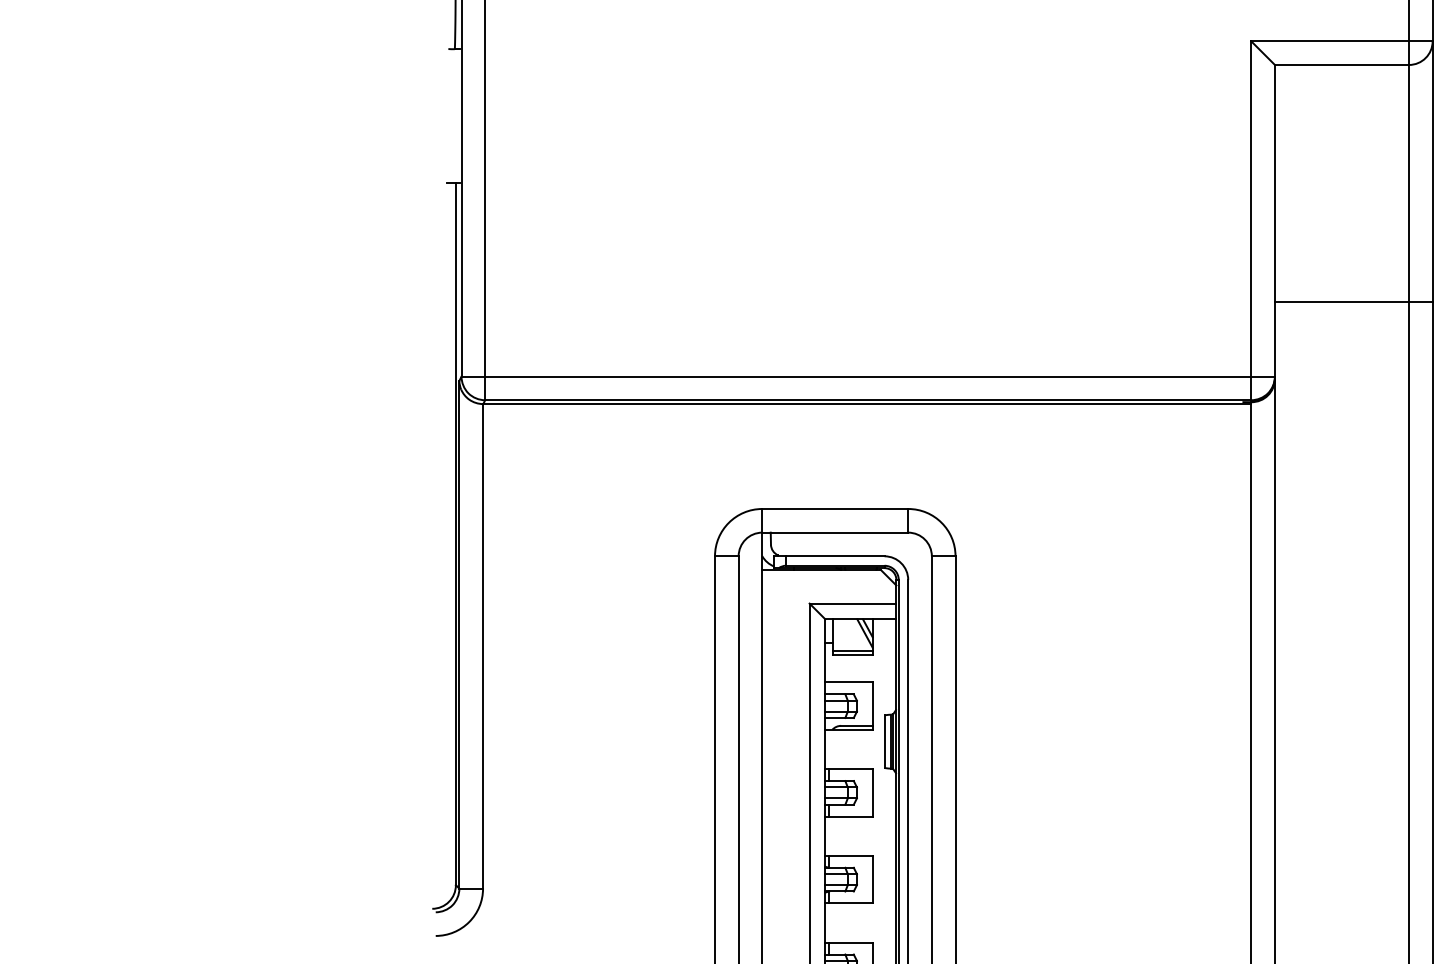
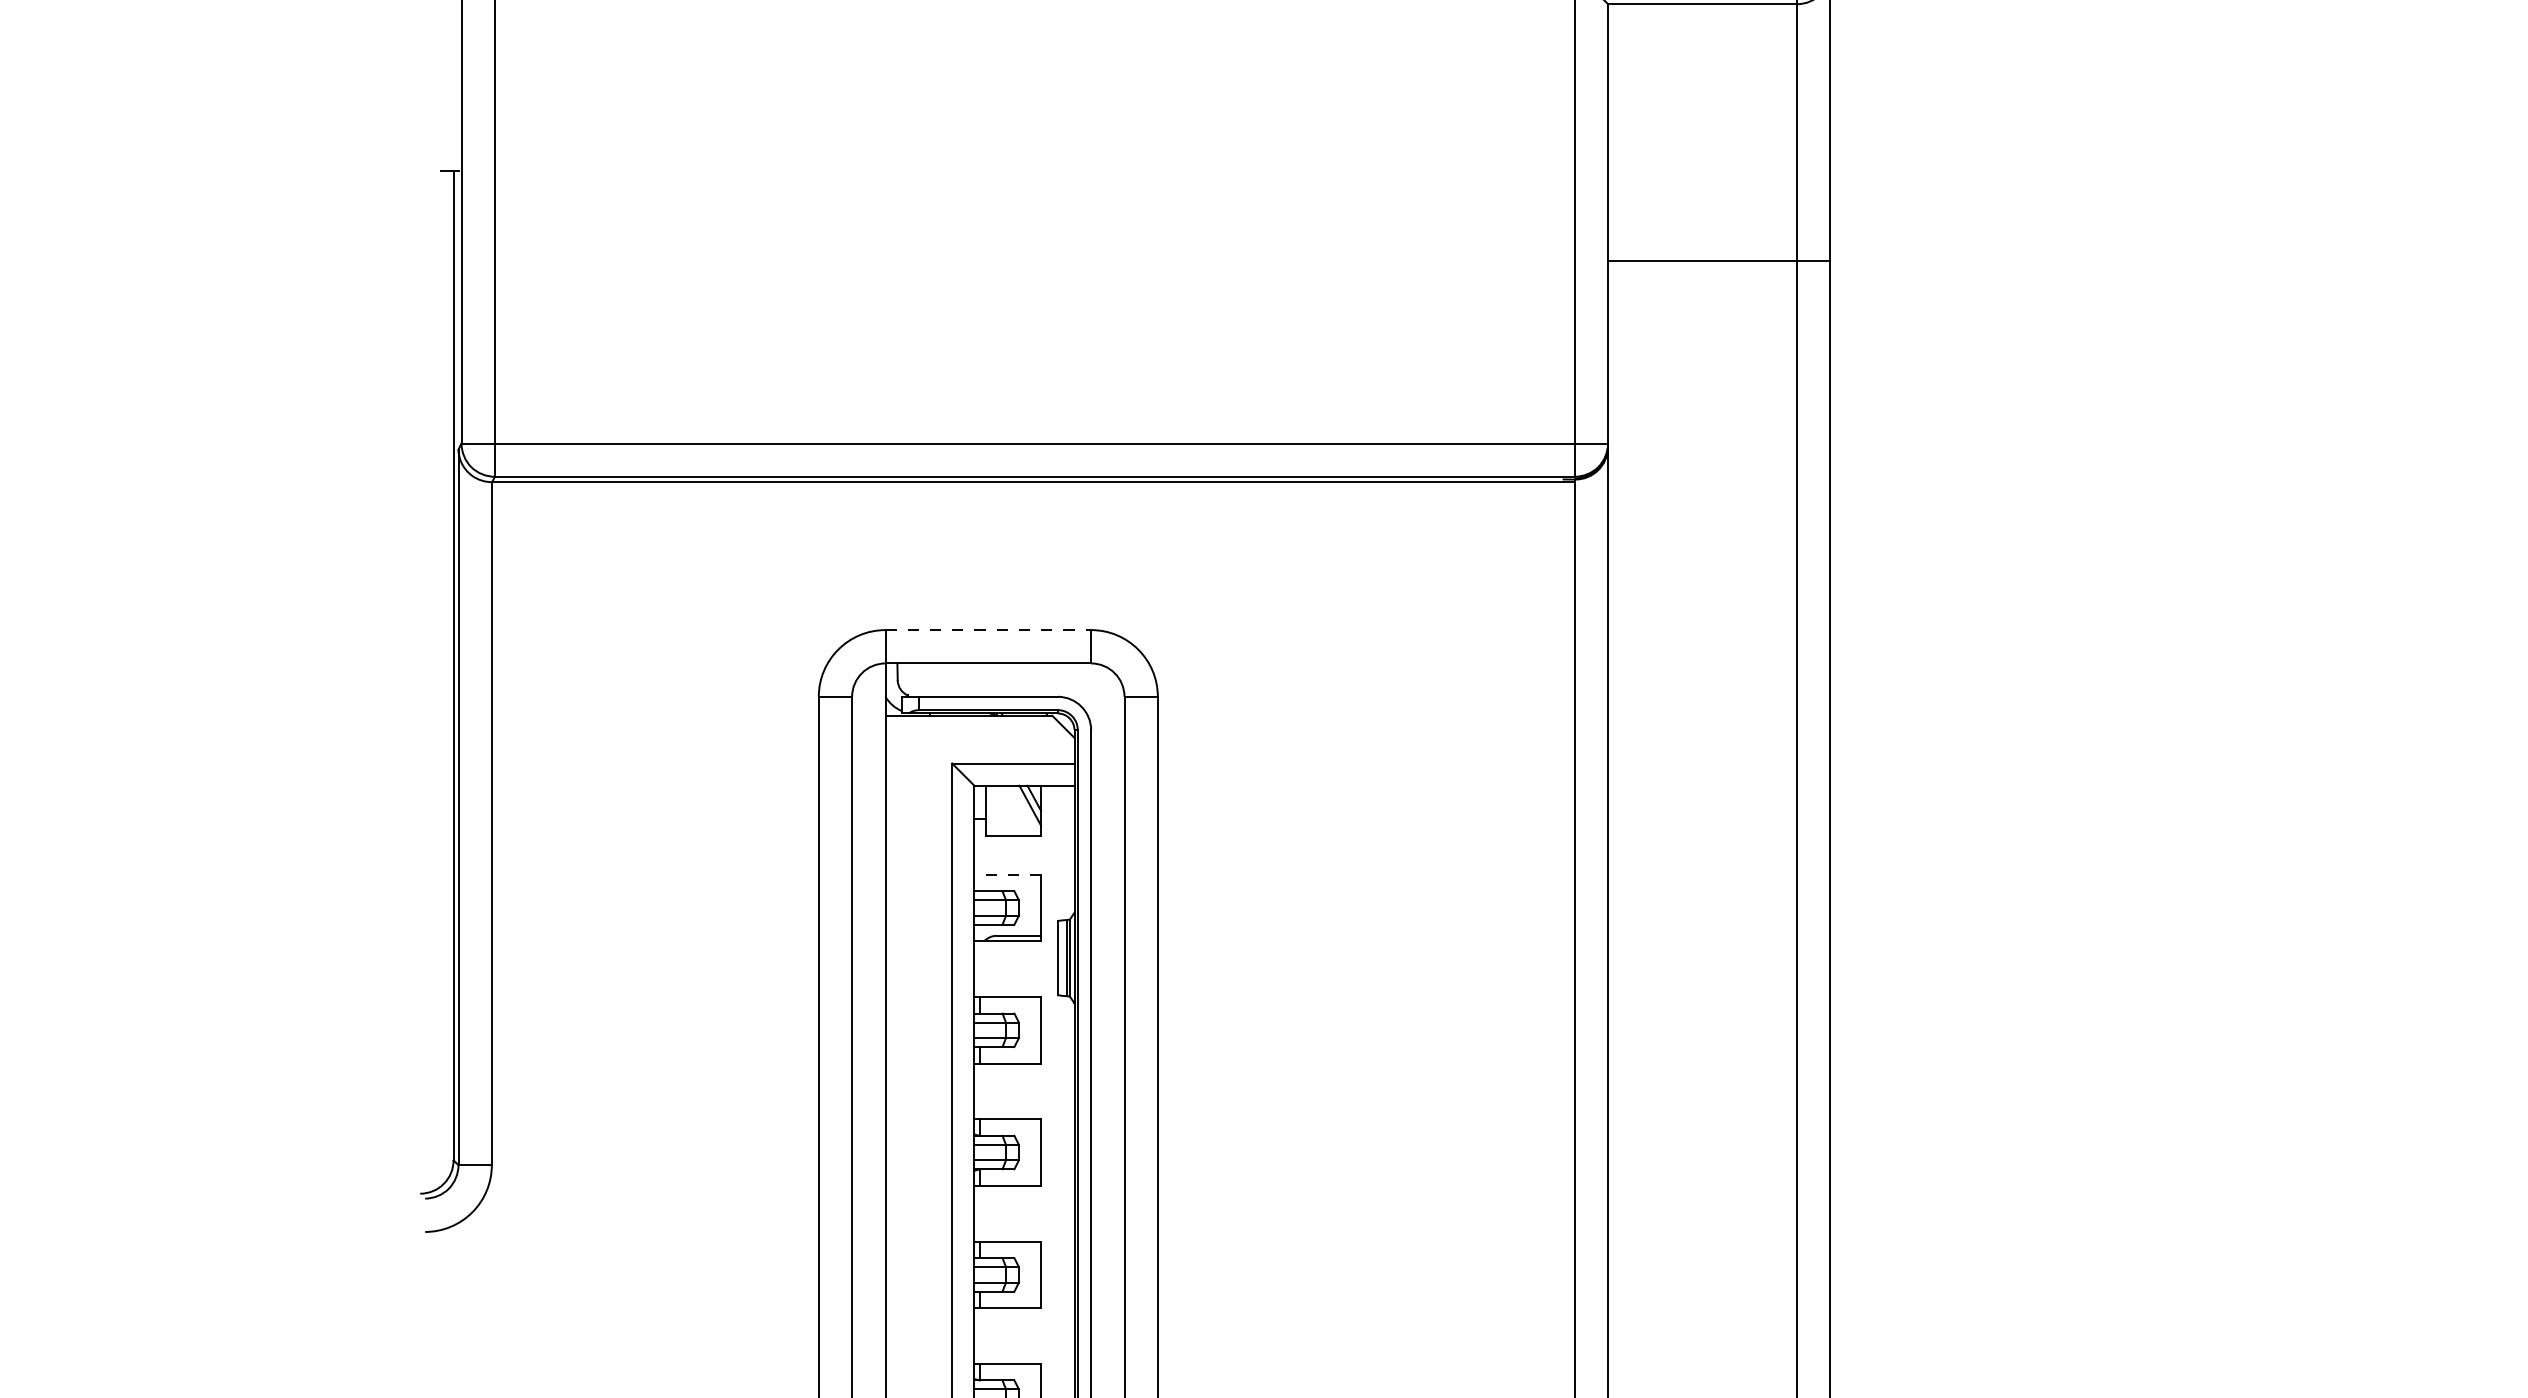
line: (1353, 301) -> (1719, 260), moved
line: (835, 509) -> (988, 630), solid -> dashed
line: (853, 651) -> (1013, 830), removed
line: (848, 682) -> (1007, 874), solid -> dashed

